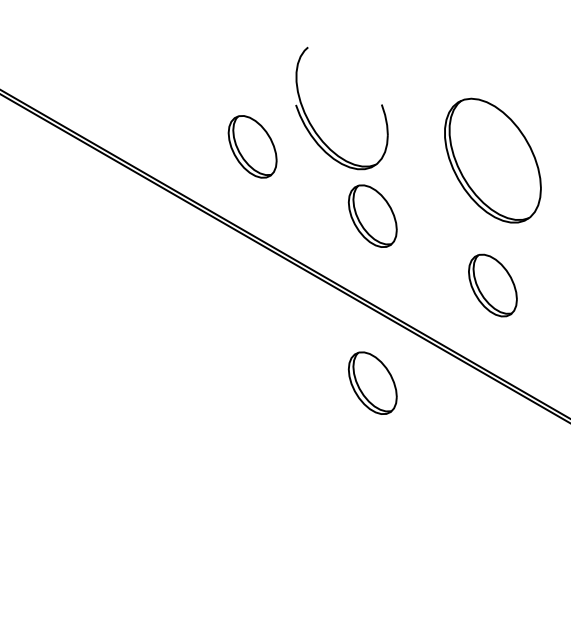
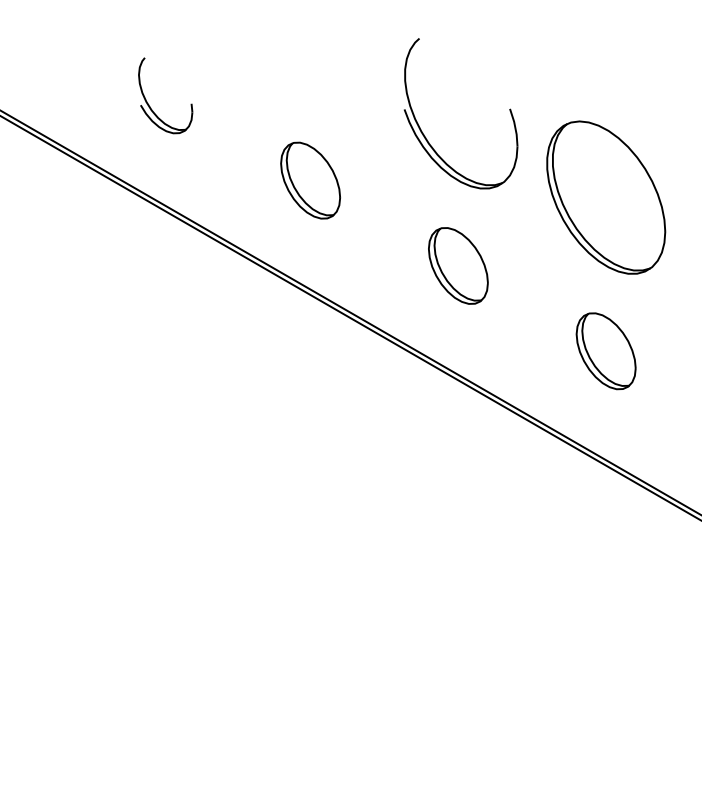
part: (121, 84) -> (149, 103), added
part: (311, 123) -> (423, 132), moved
part: (372, 382) -> (458, 470), removed

